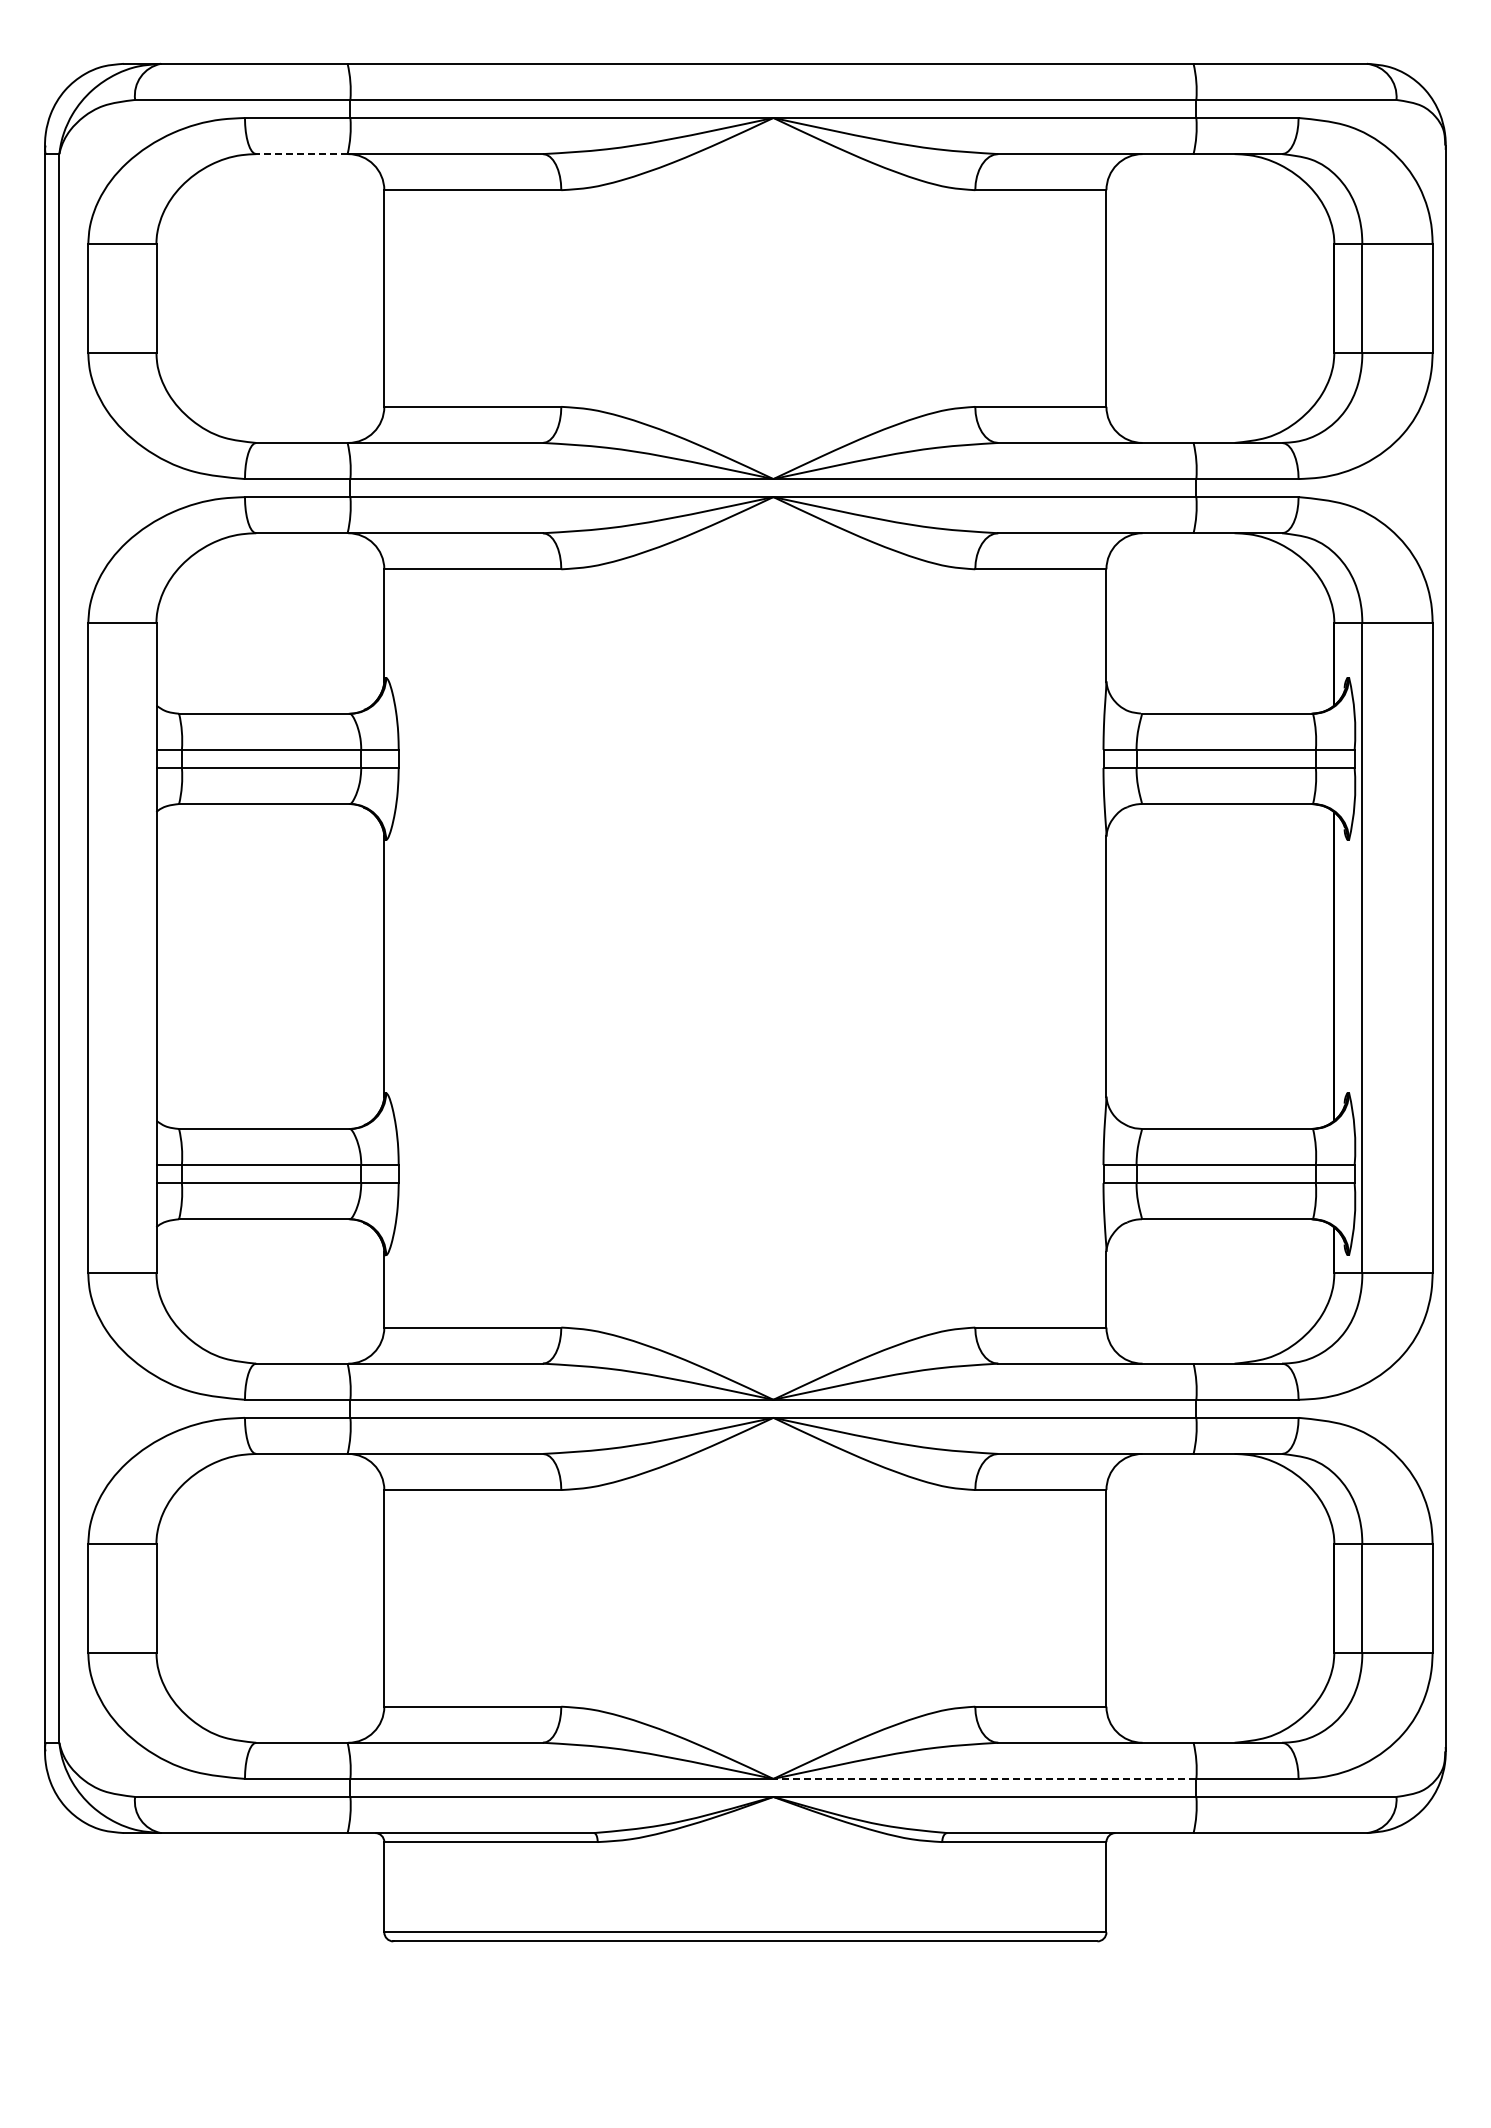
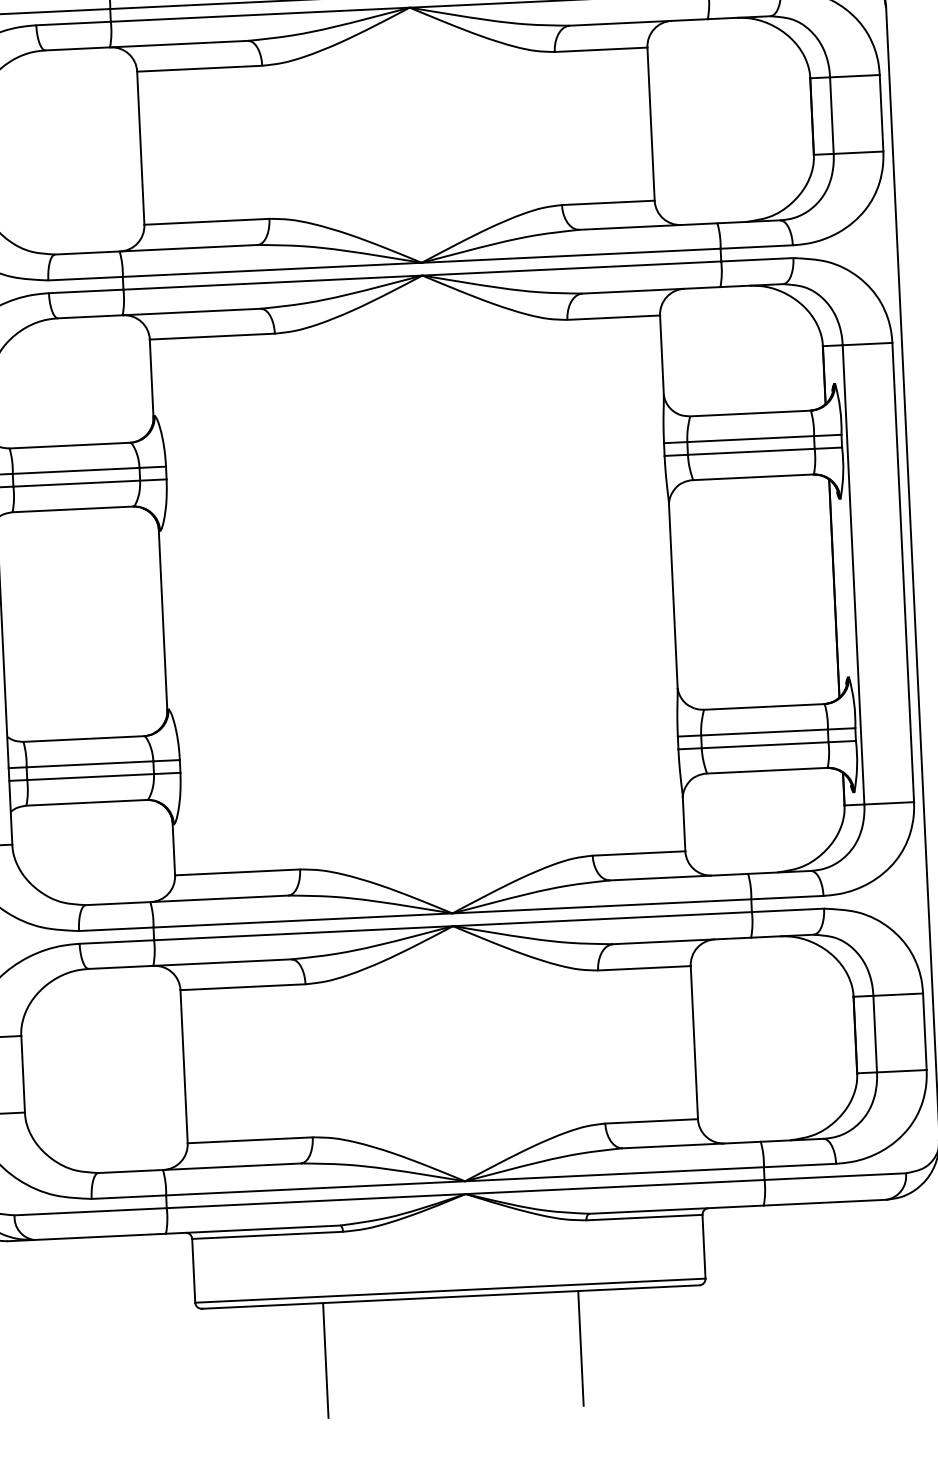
line: (301, 154) -> (77, 49), dashed -> solid
line: (984, 1778) -> (614, 1173), dashed -> solid
line: (564, 2022) -> (325, 1360), added
line: (925, 2022) -> (580, 1348), added

